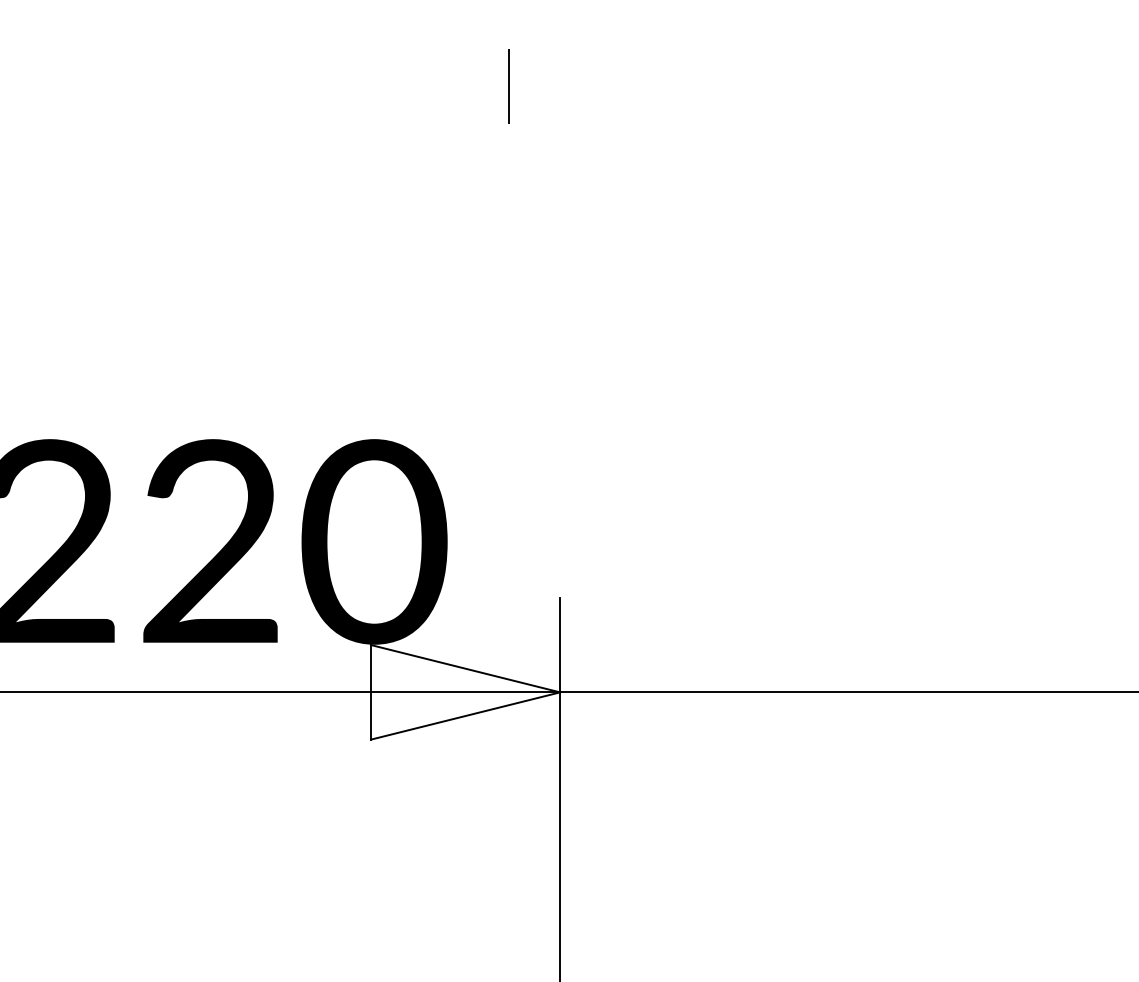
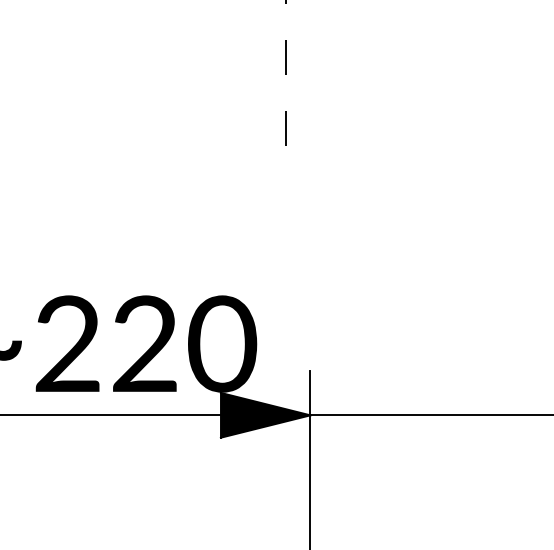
fill: (465, 690) -> (265, 414), added

